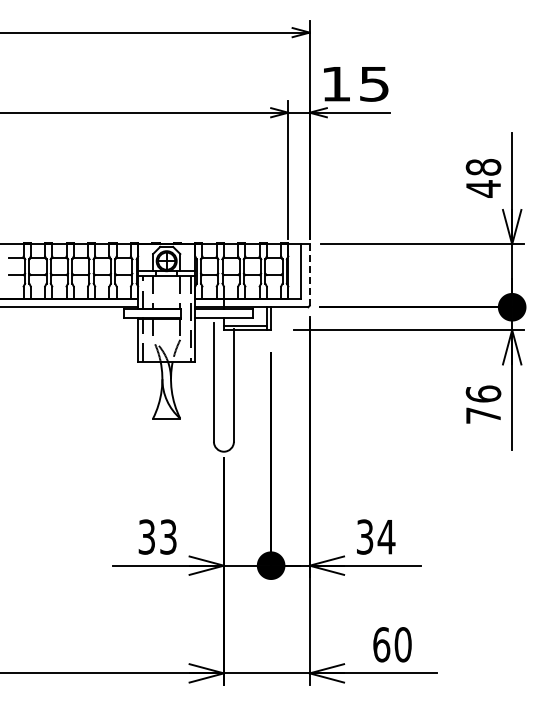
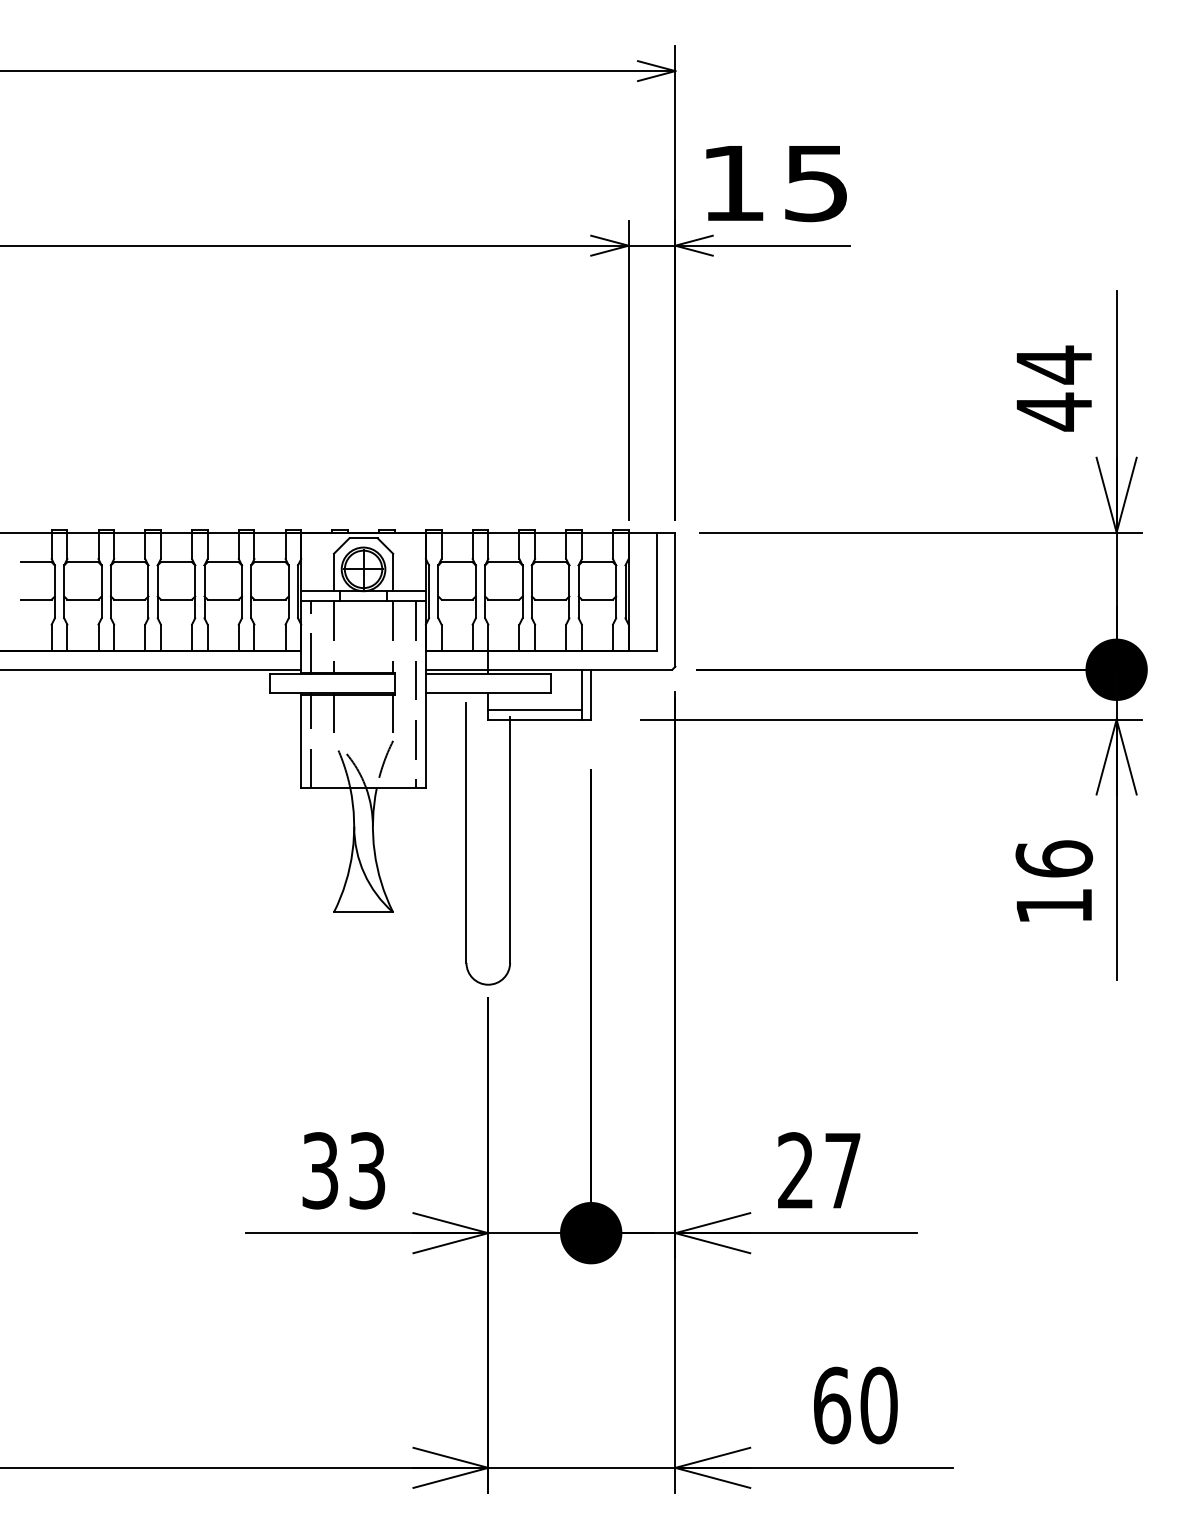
text: (483, 167) -> (1054, 365), 48 -> 44
line: (309, 275) -> (674, 600), dashed -> solid
text: (483, 415) -> (1054, 905), 76 -> 16
text: (375, 536) -> (818, 1169), 34 -> 27

